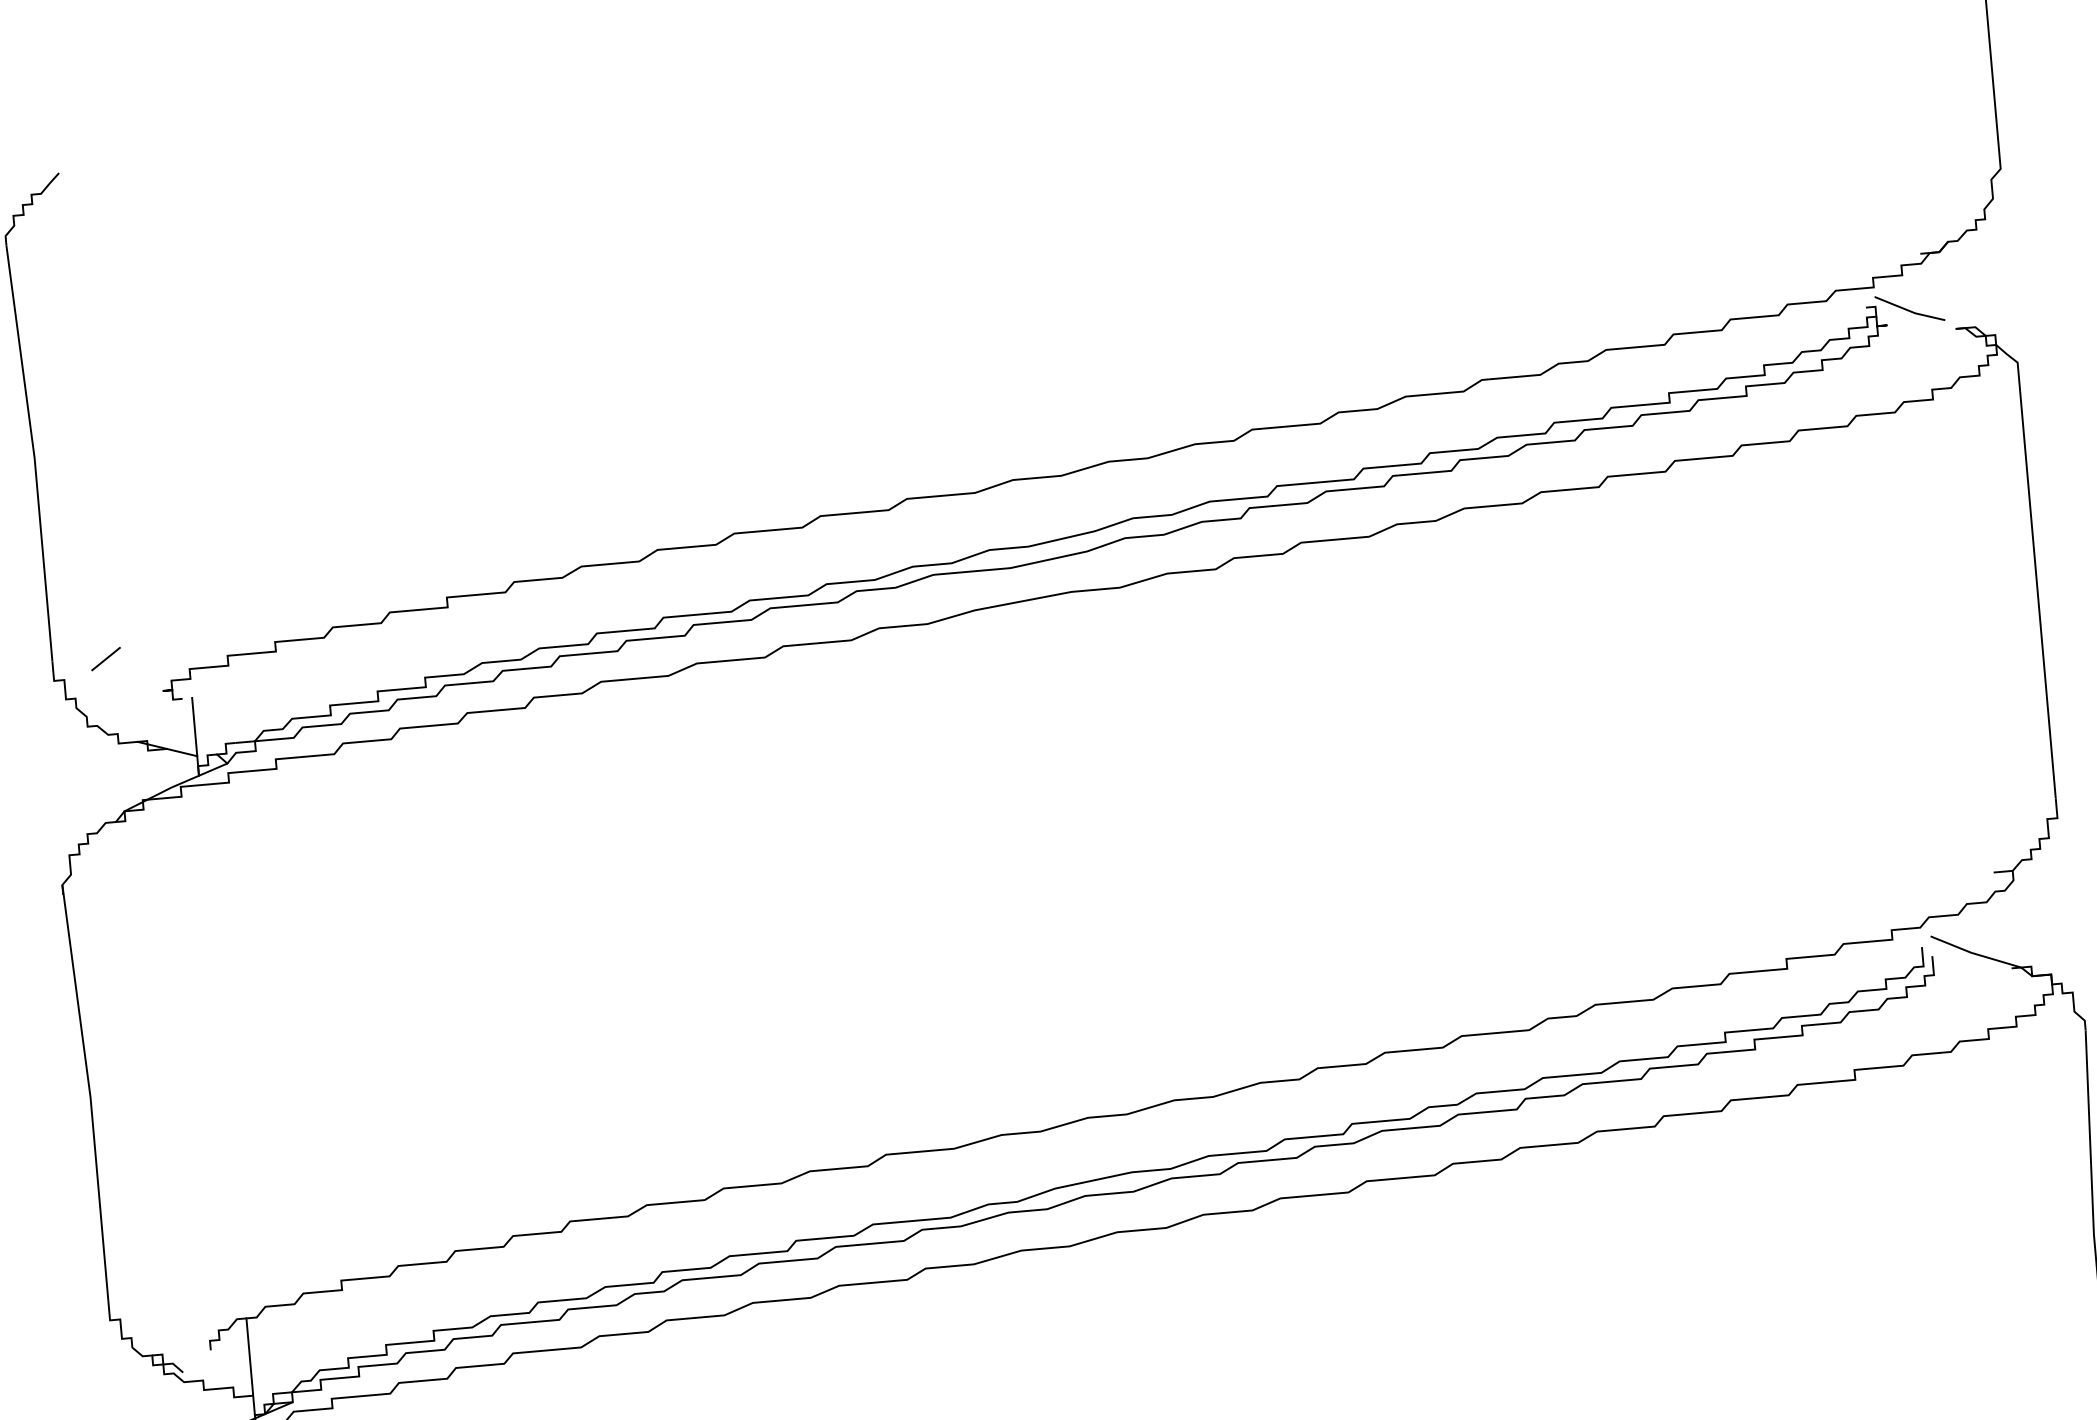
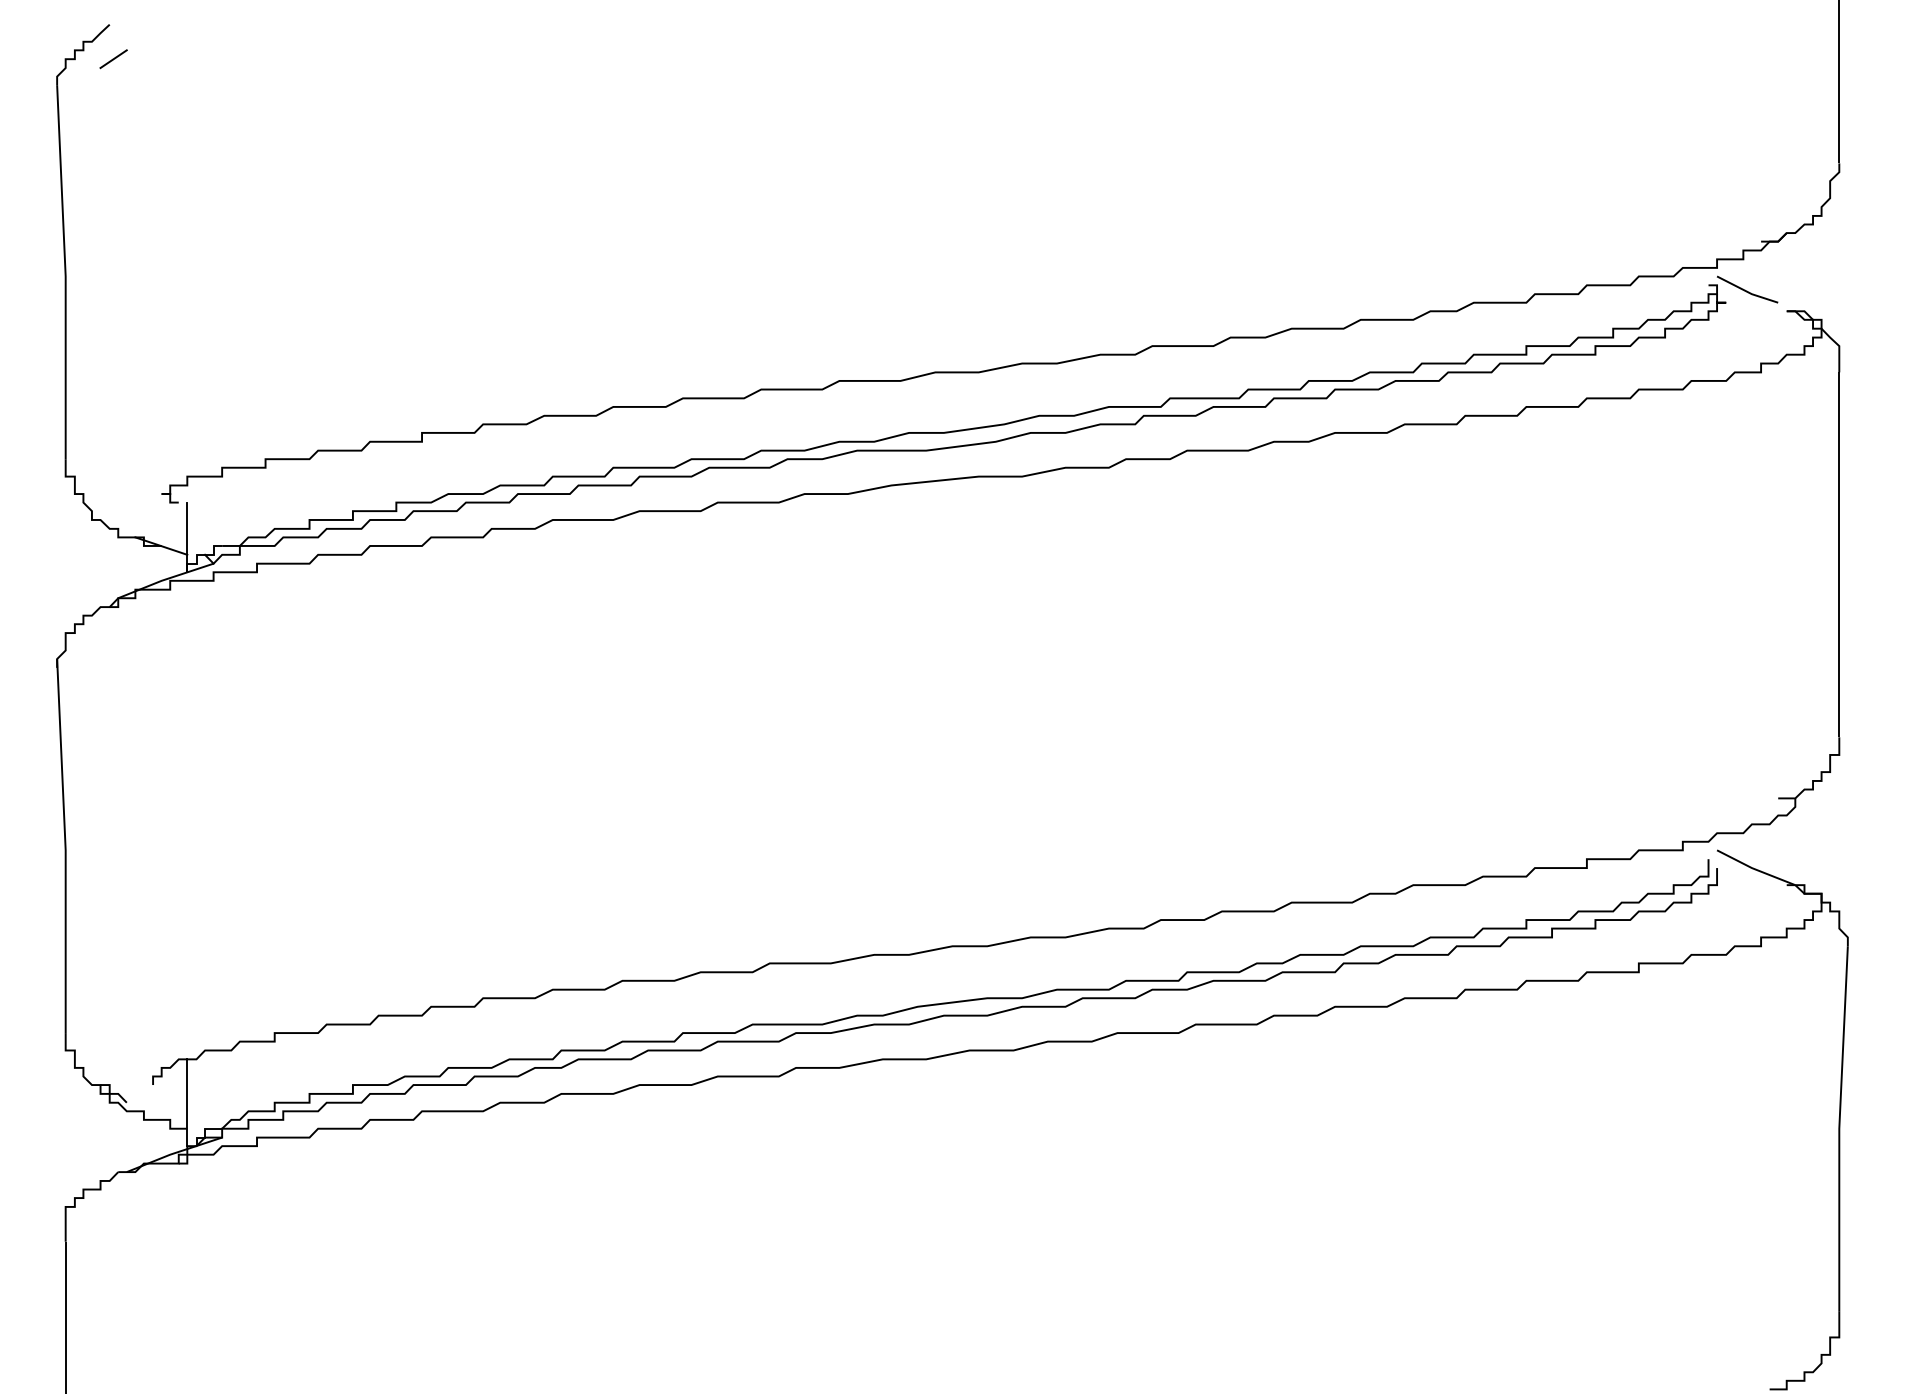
line: (105, 659) -> (113, 59), moved

